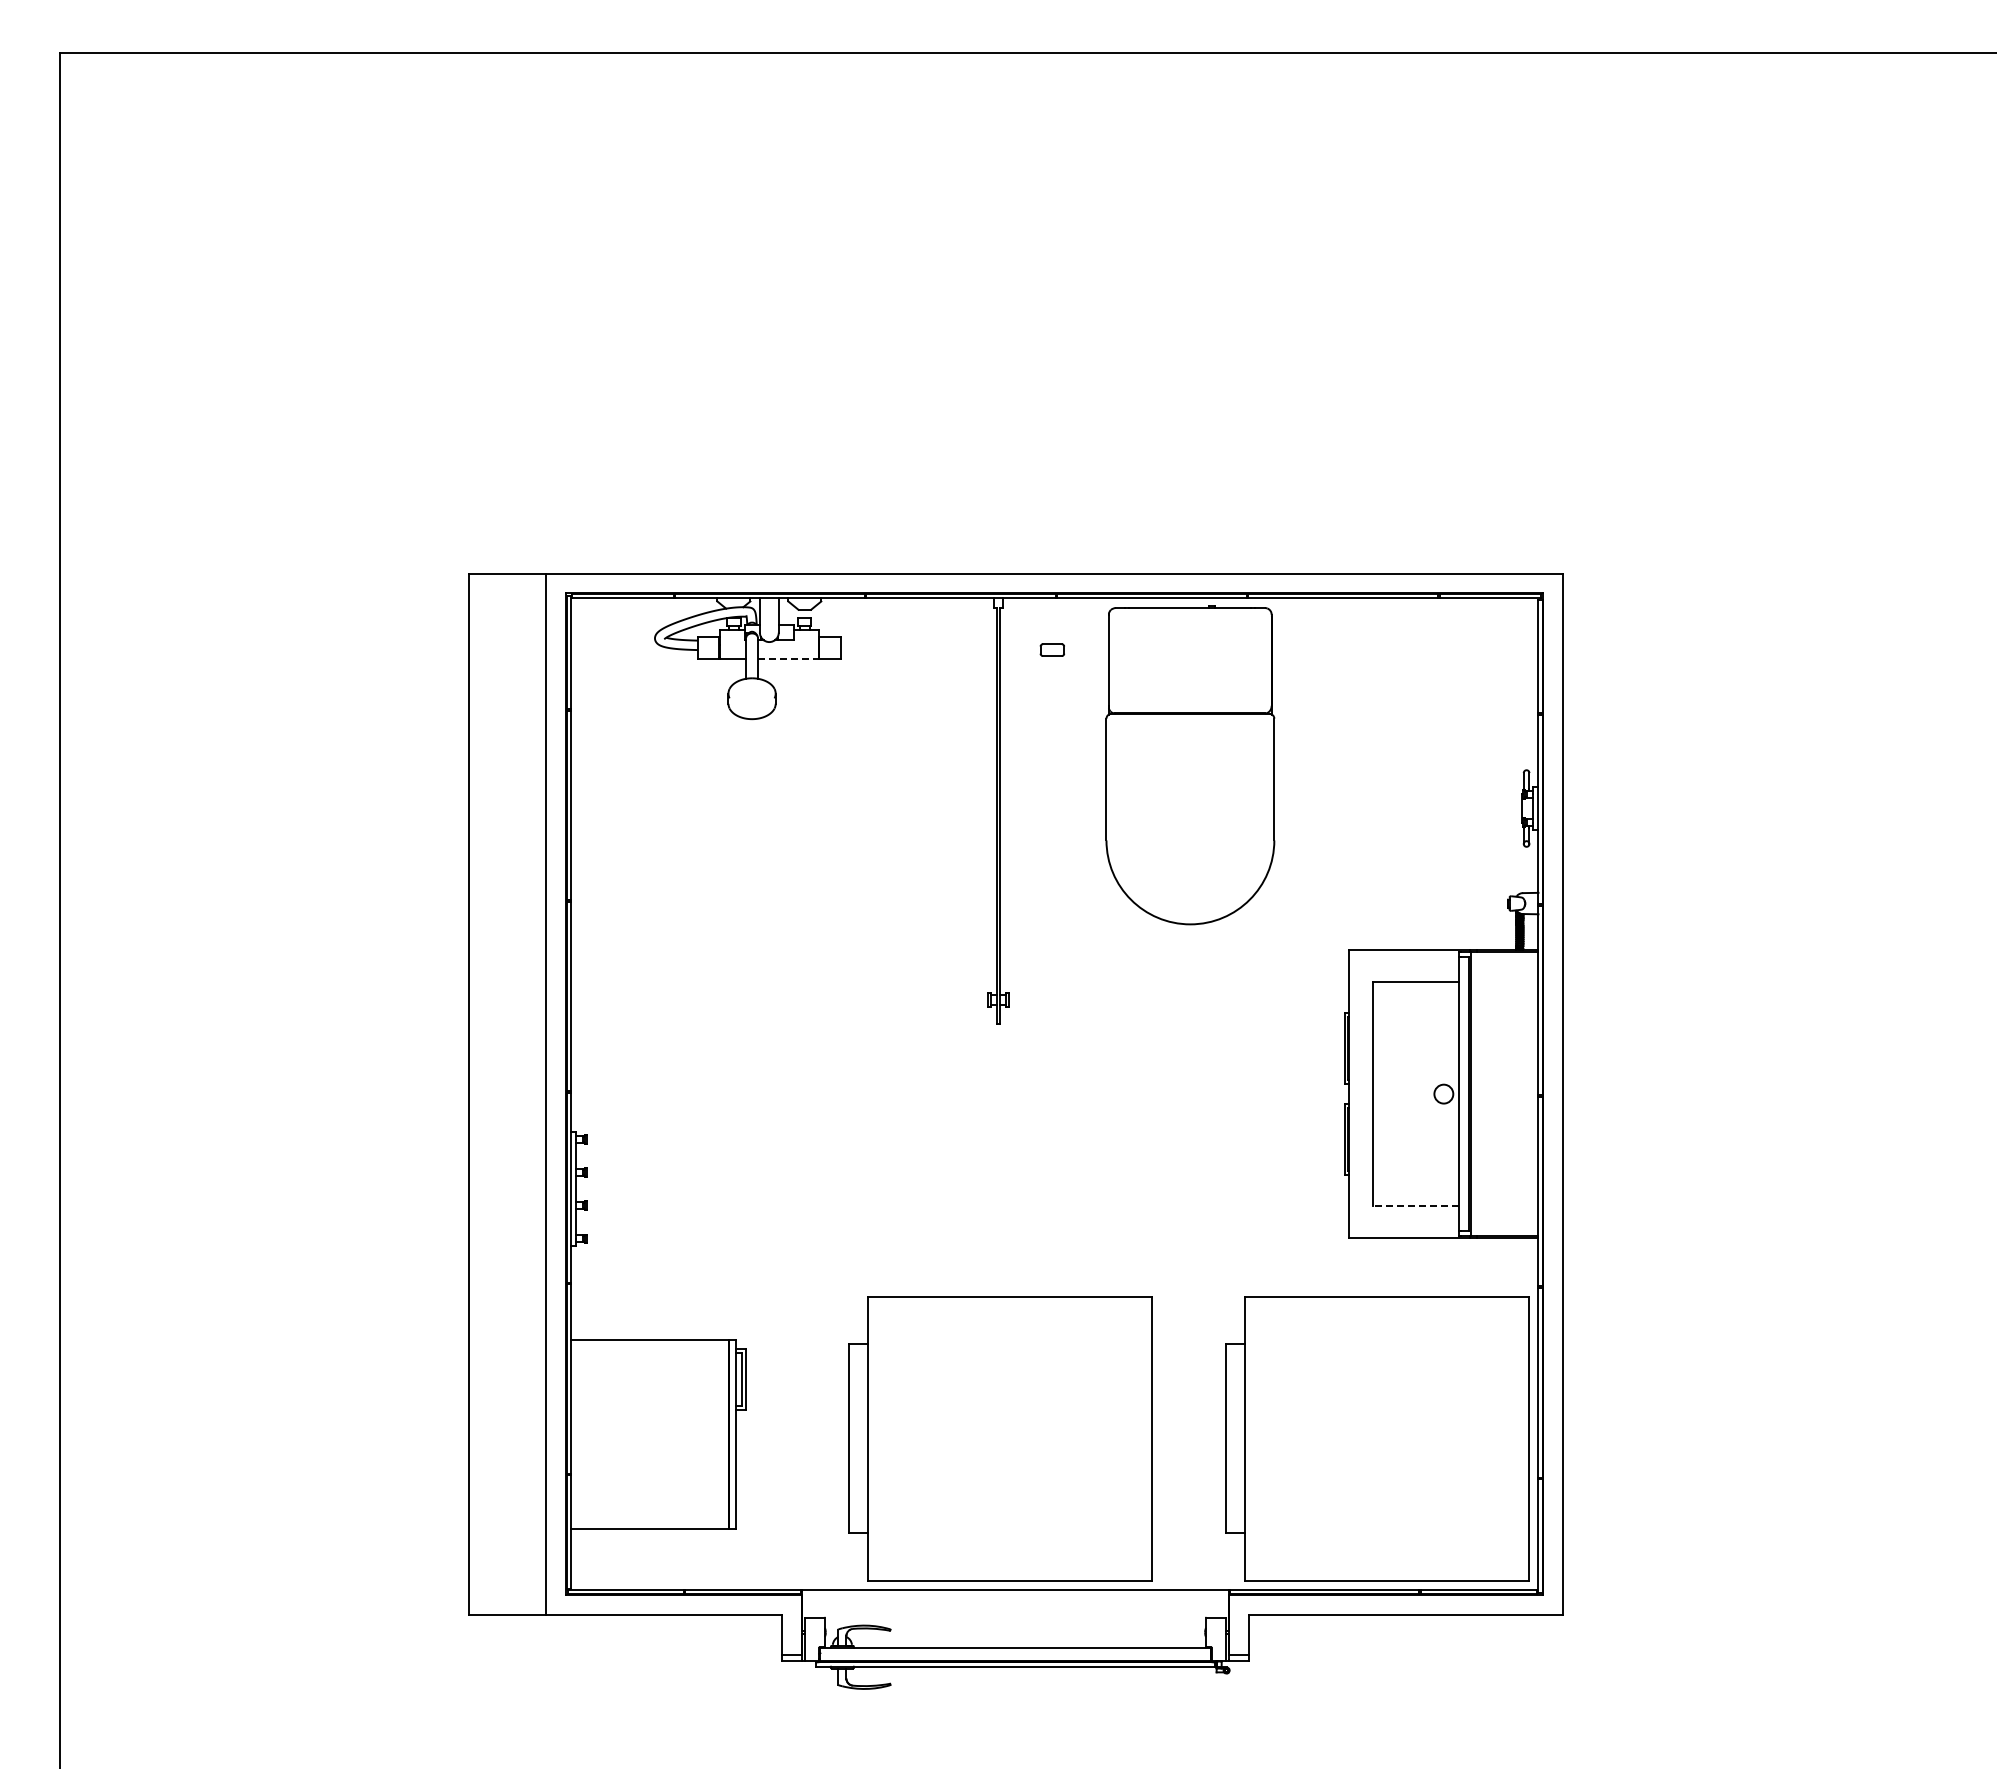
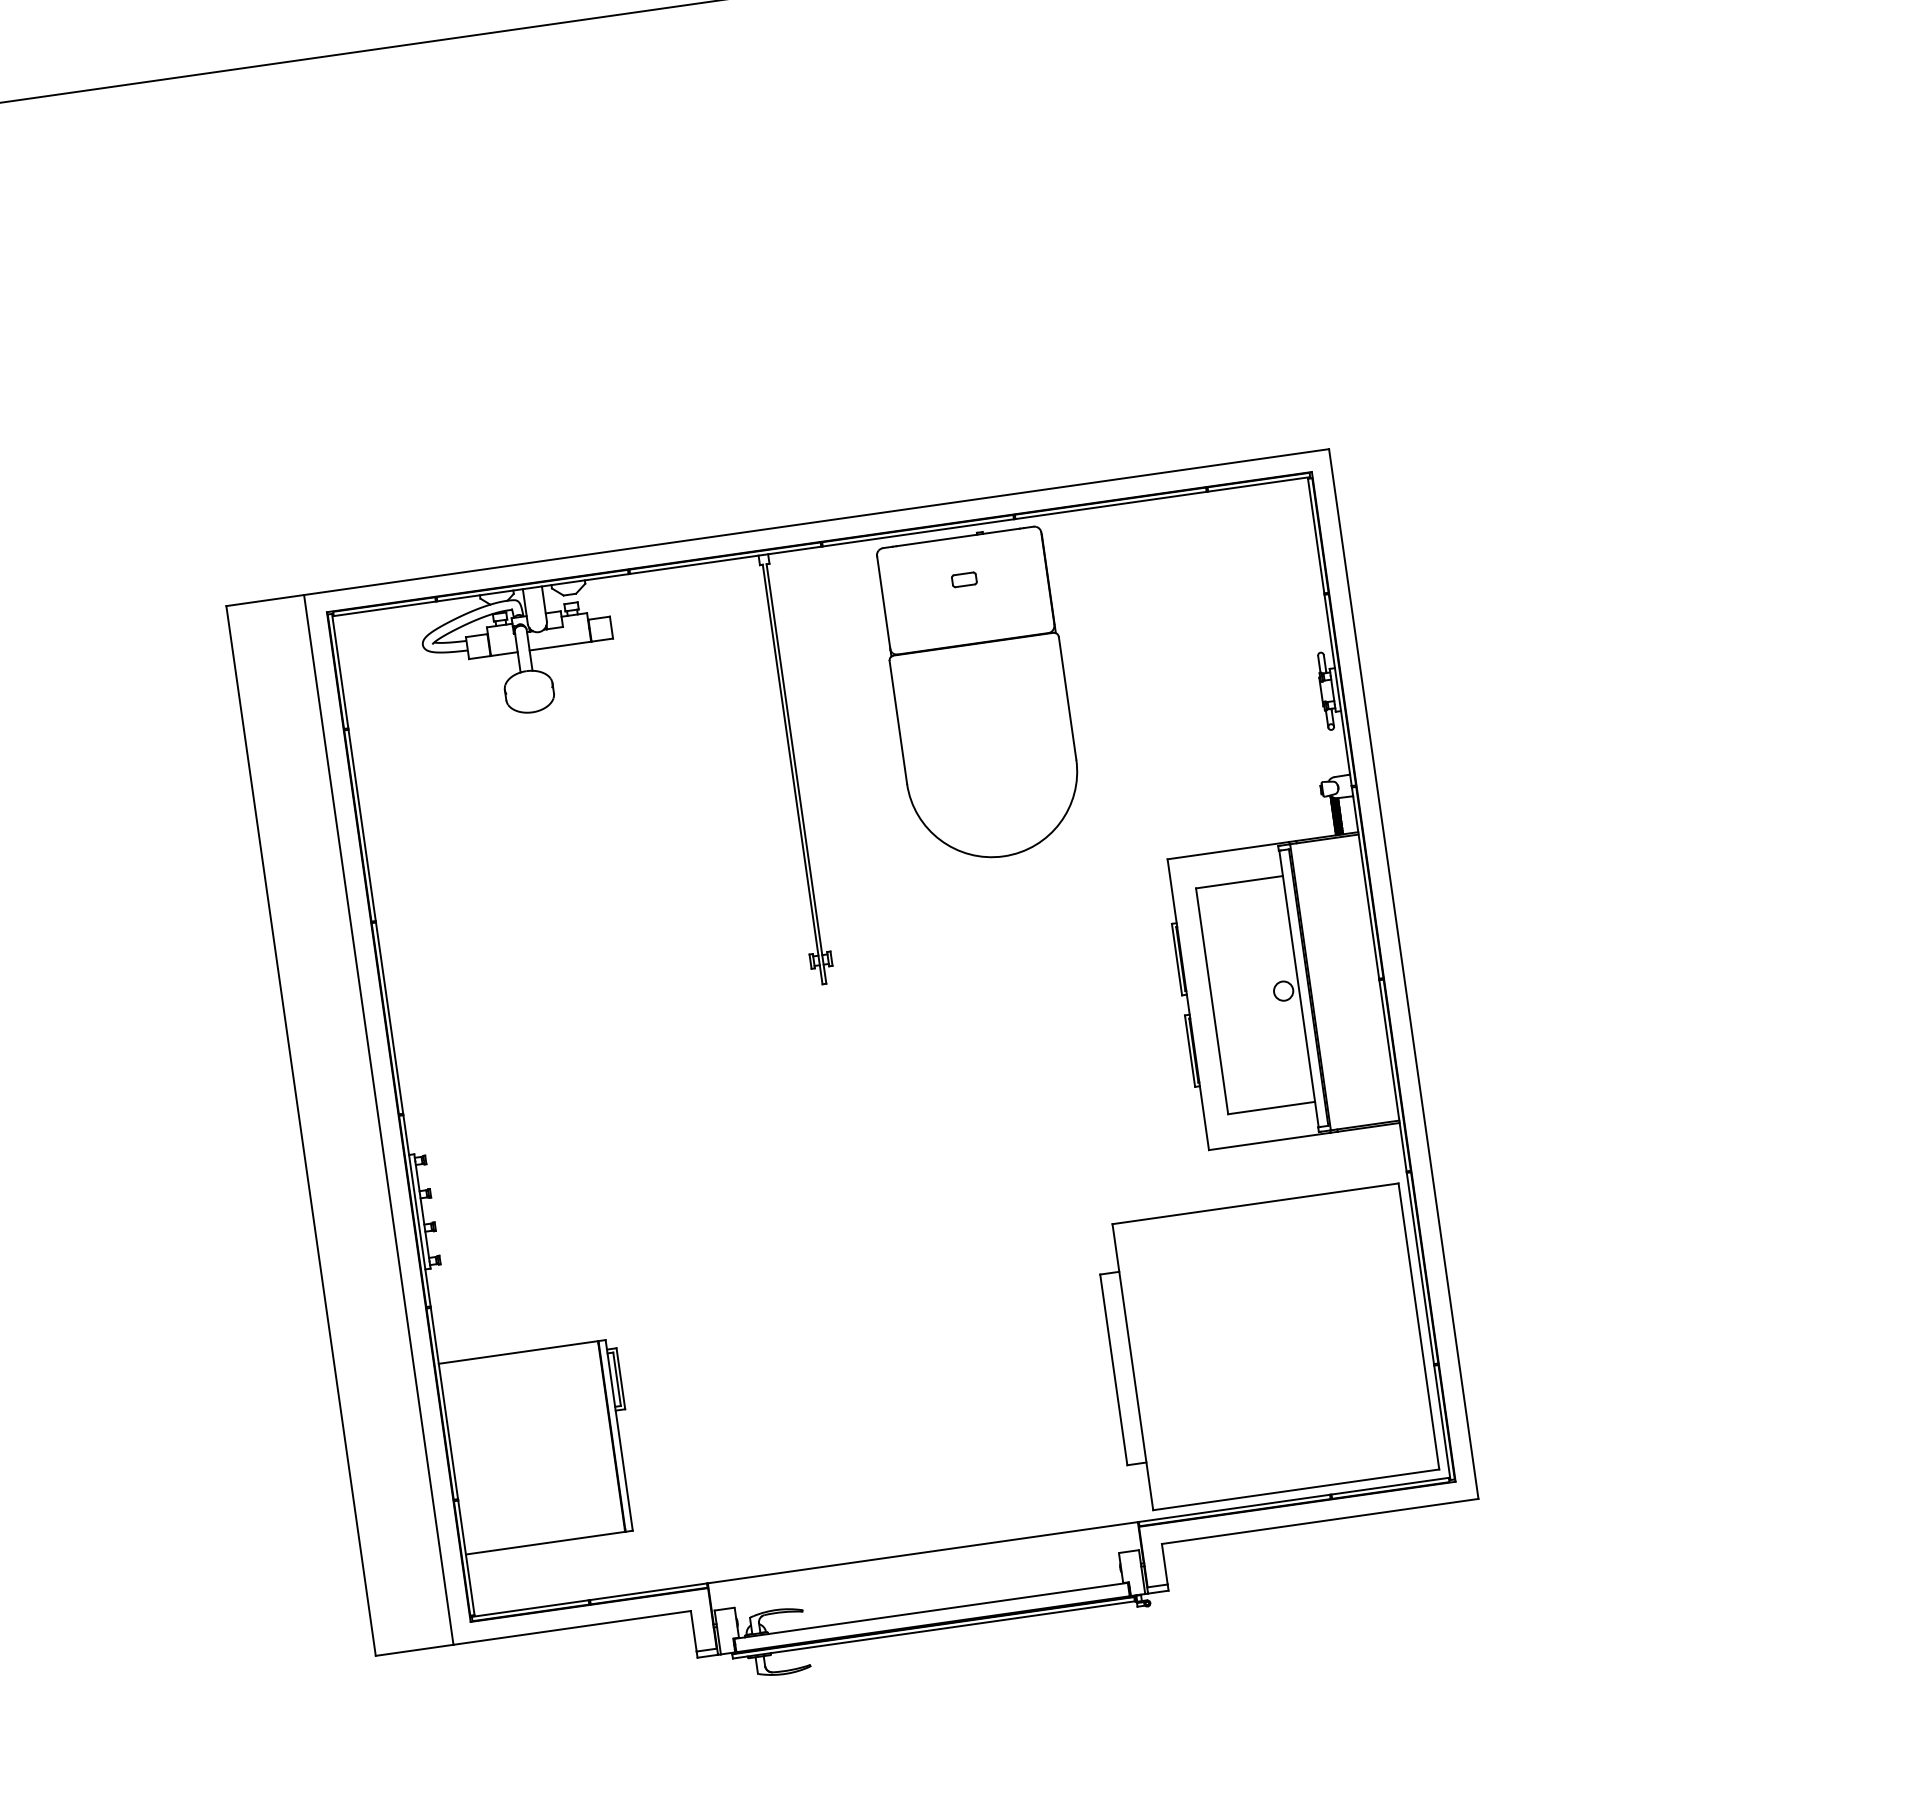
part: (1051, 649) -> (963, 579), moved
line: (789, 658) -> (561, 645), dashed -> solid
line: (1415, 1206) -> (1271, 1108), dashed -> solid
part: (1000, 1438) -> (886, 1401), removed

